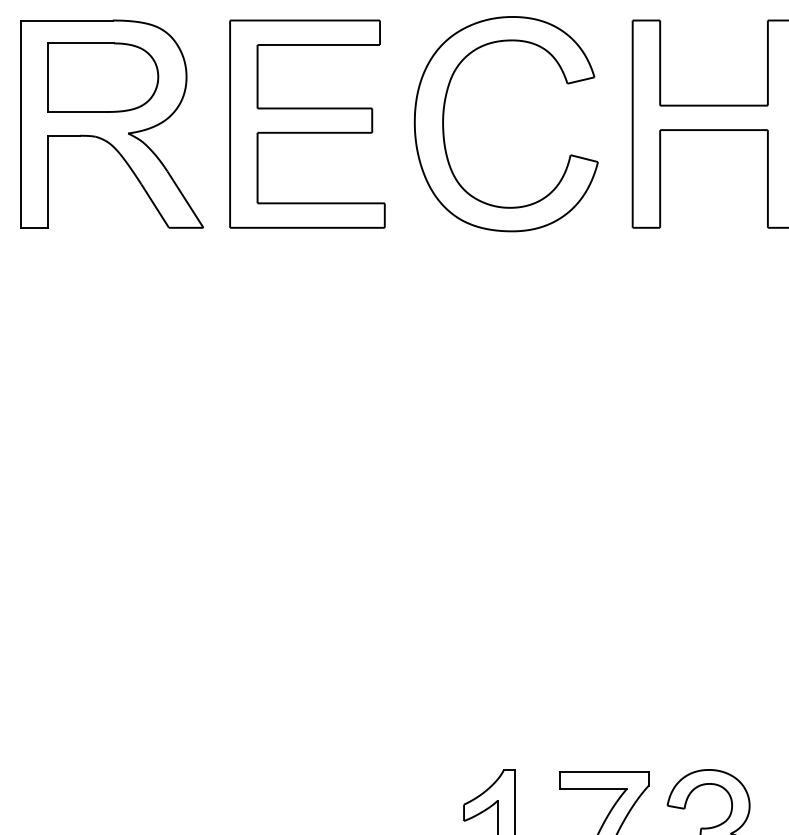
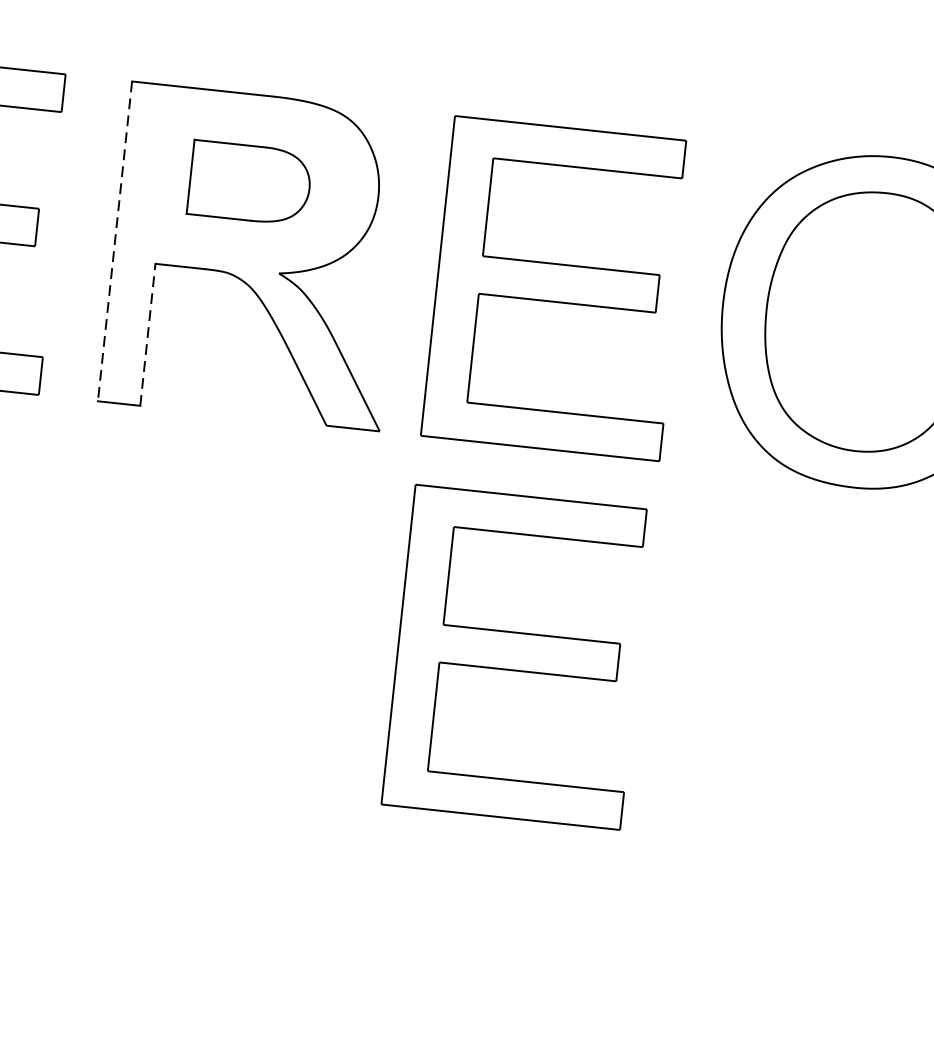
part: (103, 77) -> (250, 183), size x0.7
line: (20, 124) -> (114, 241), solid -> dashed
line: (48, 181) -> (148, 334), solid -> dashed
part: (307, 362) -> (518, 656), added

